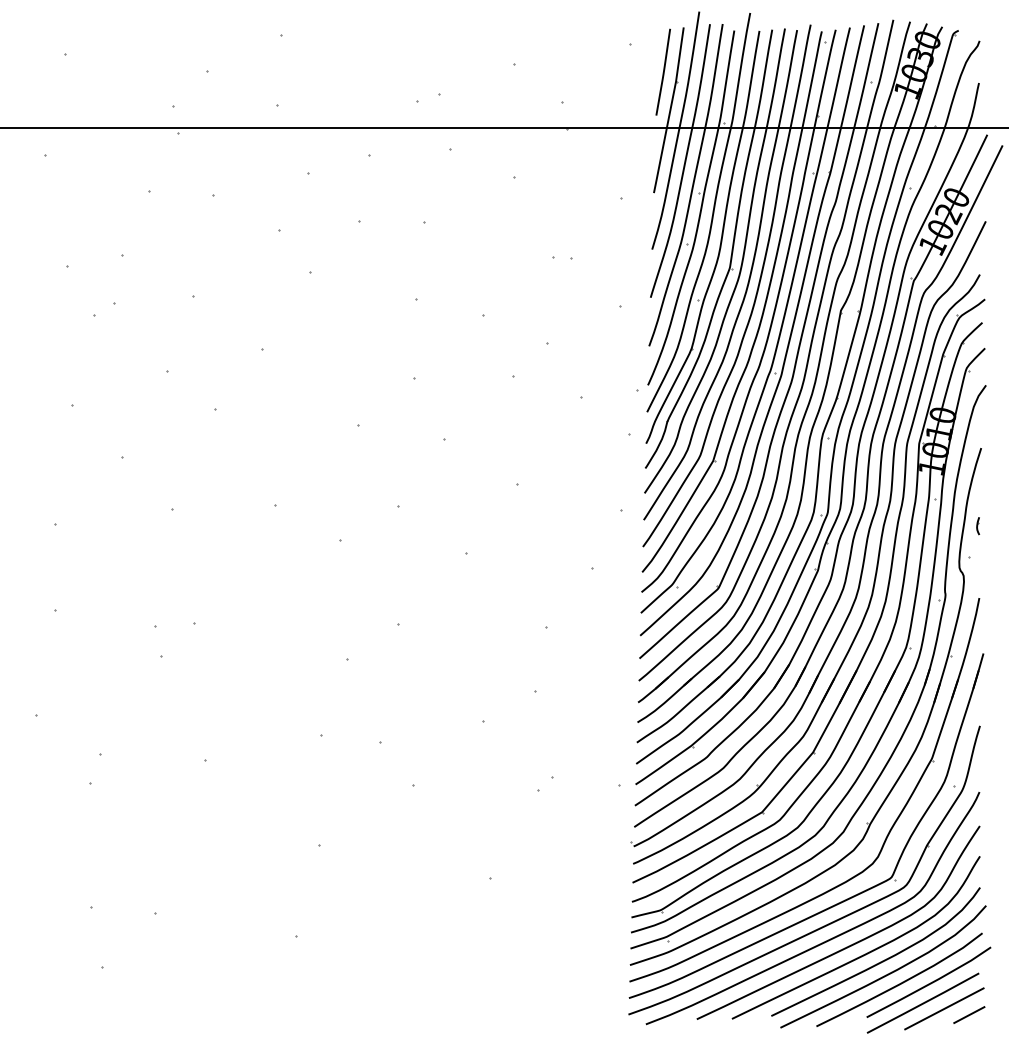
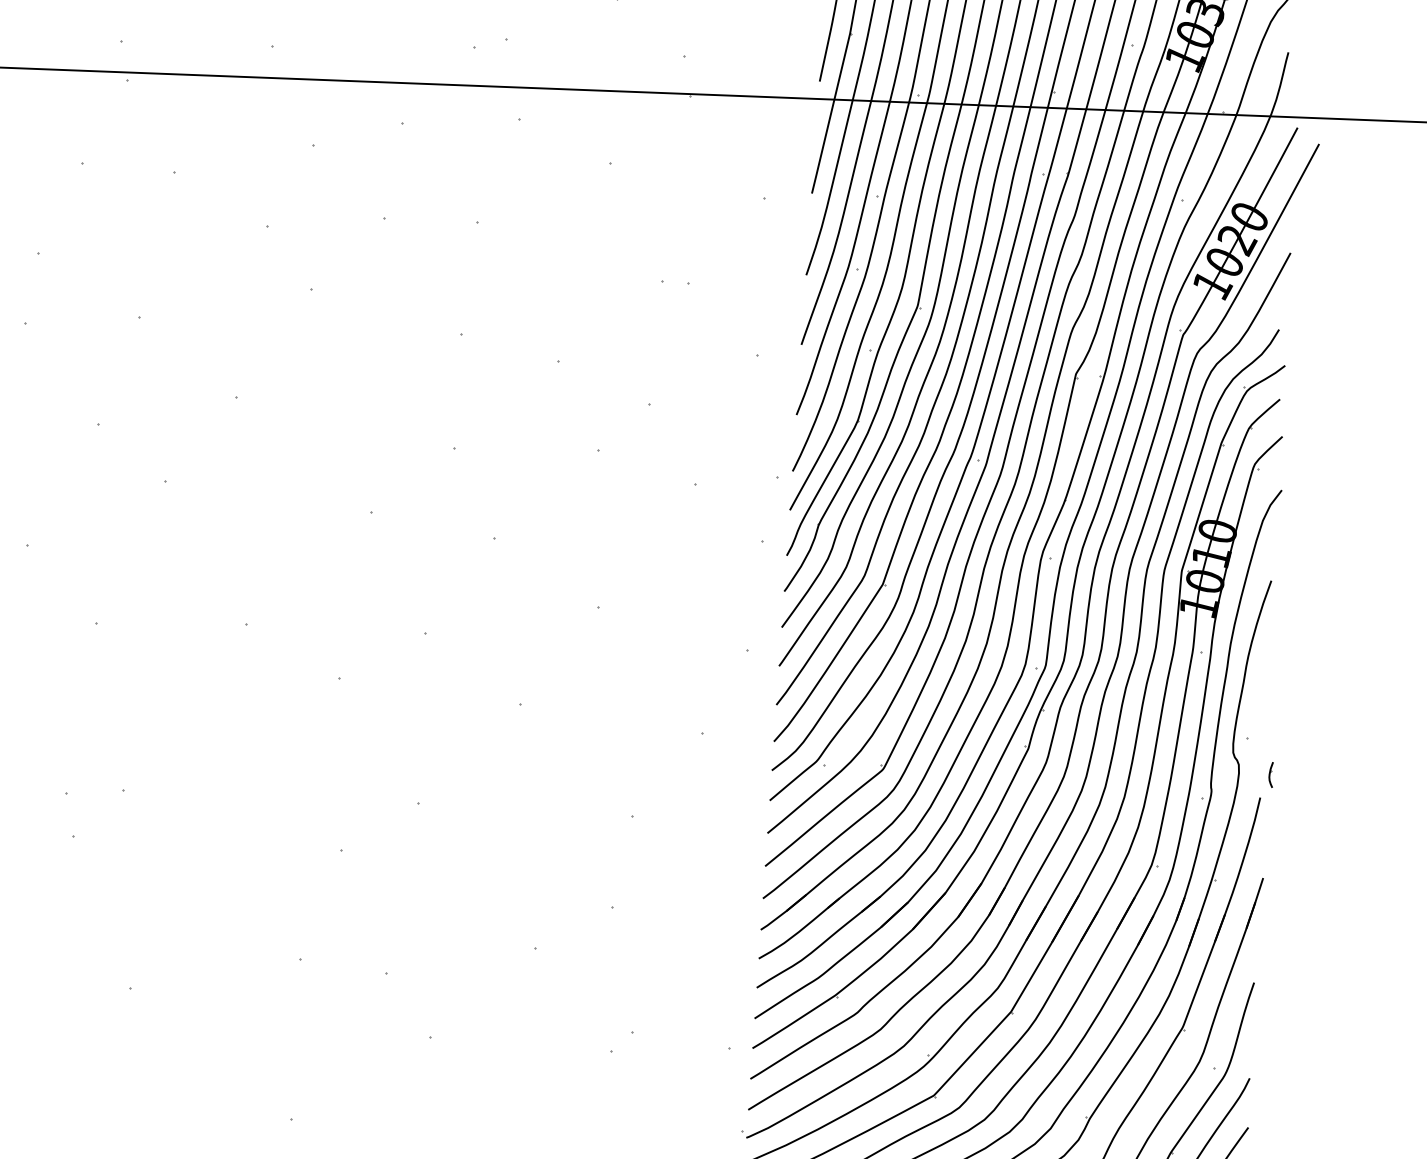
part: (978, 526) -> (1271, 775), moved

